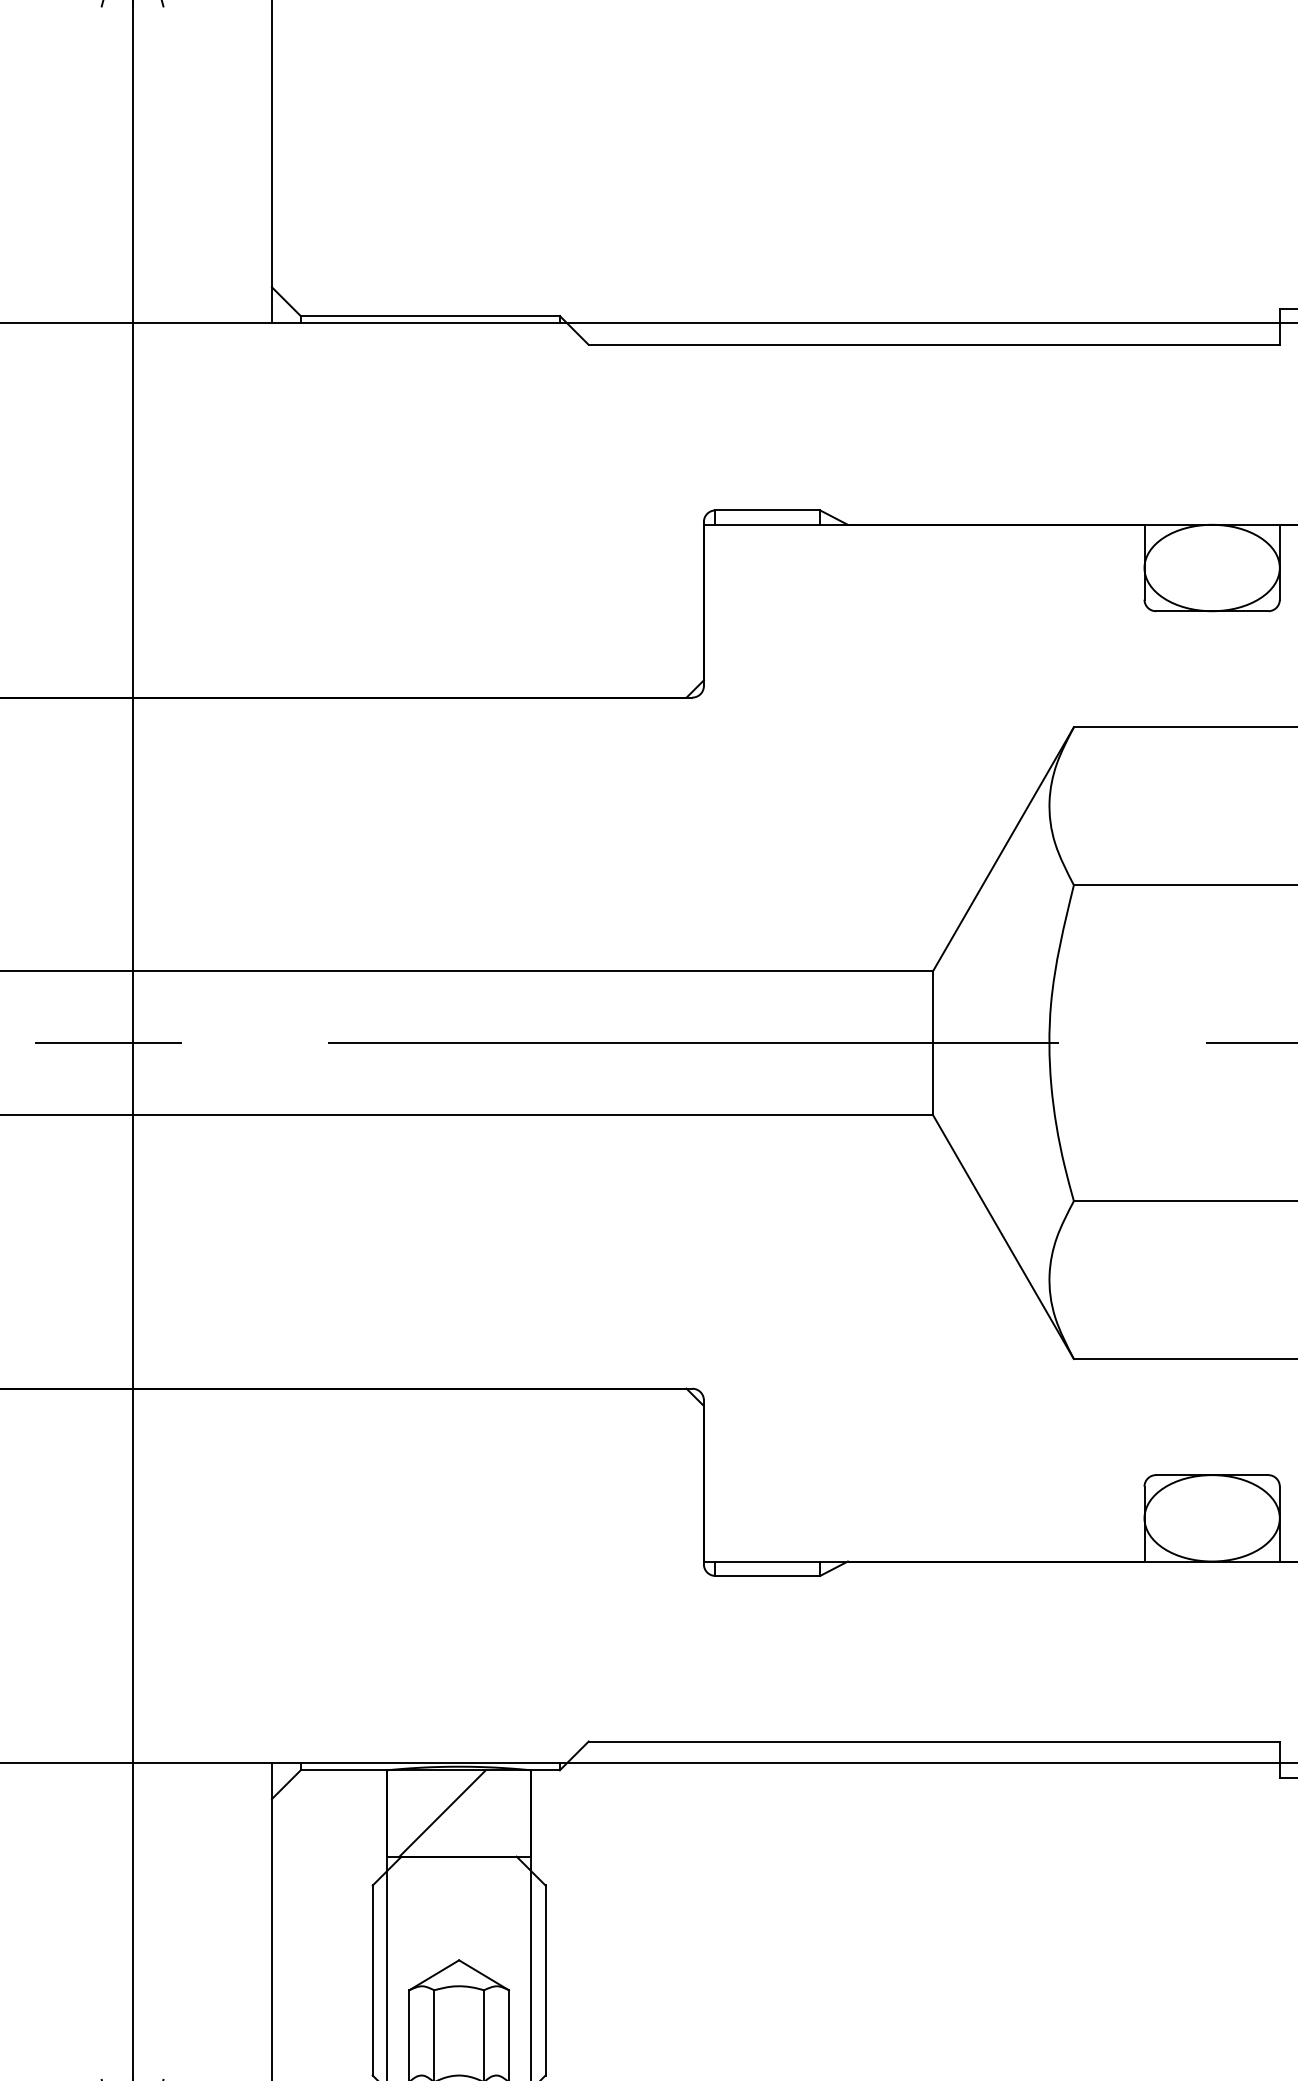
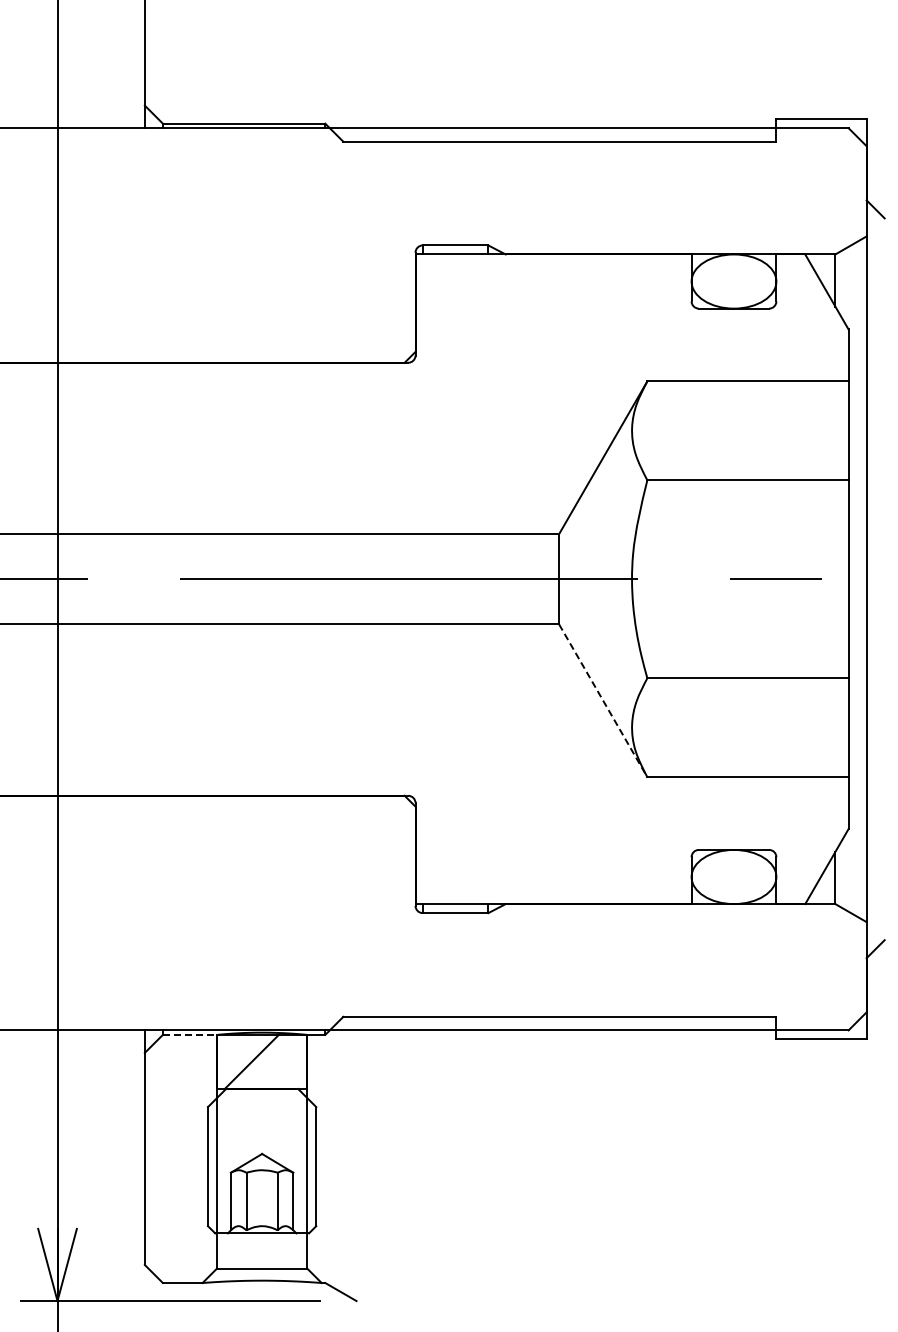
line: (1003, 1238) -> (603, 701), solid -> dashed
line: (344, 1769) -> (190, 1034), solid -> dashed

